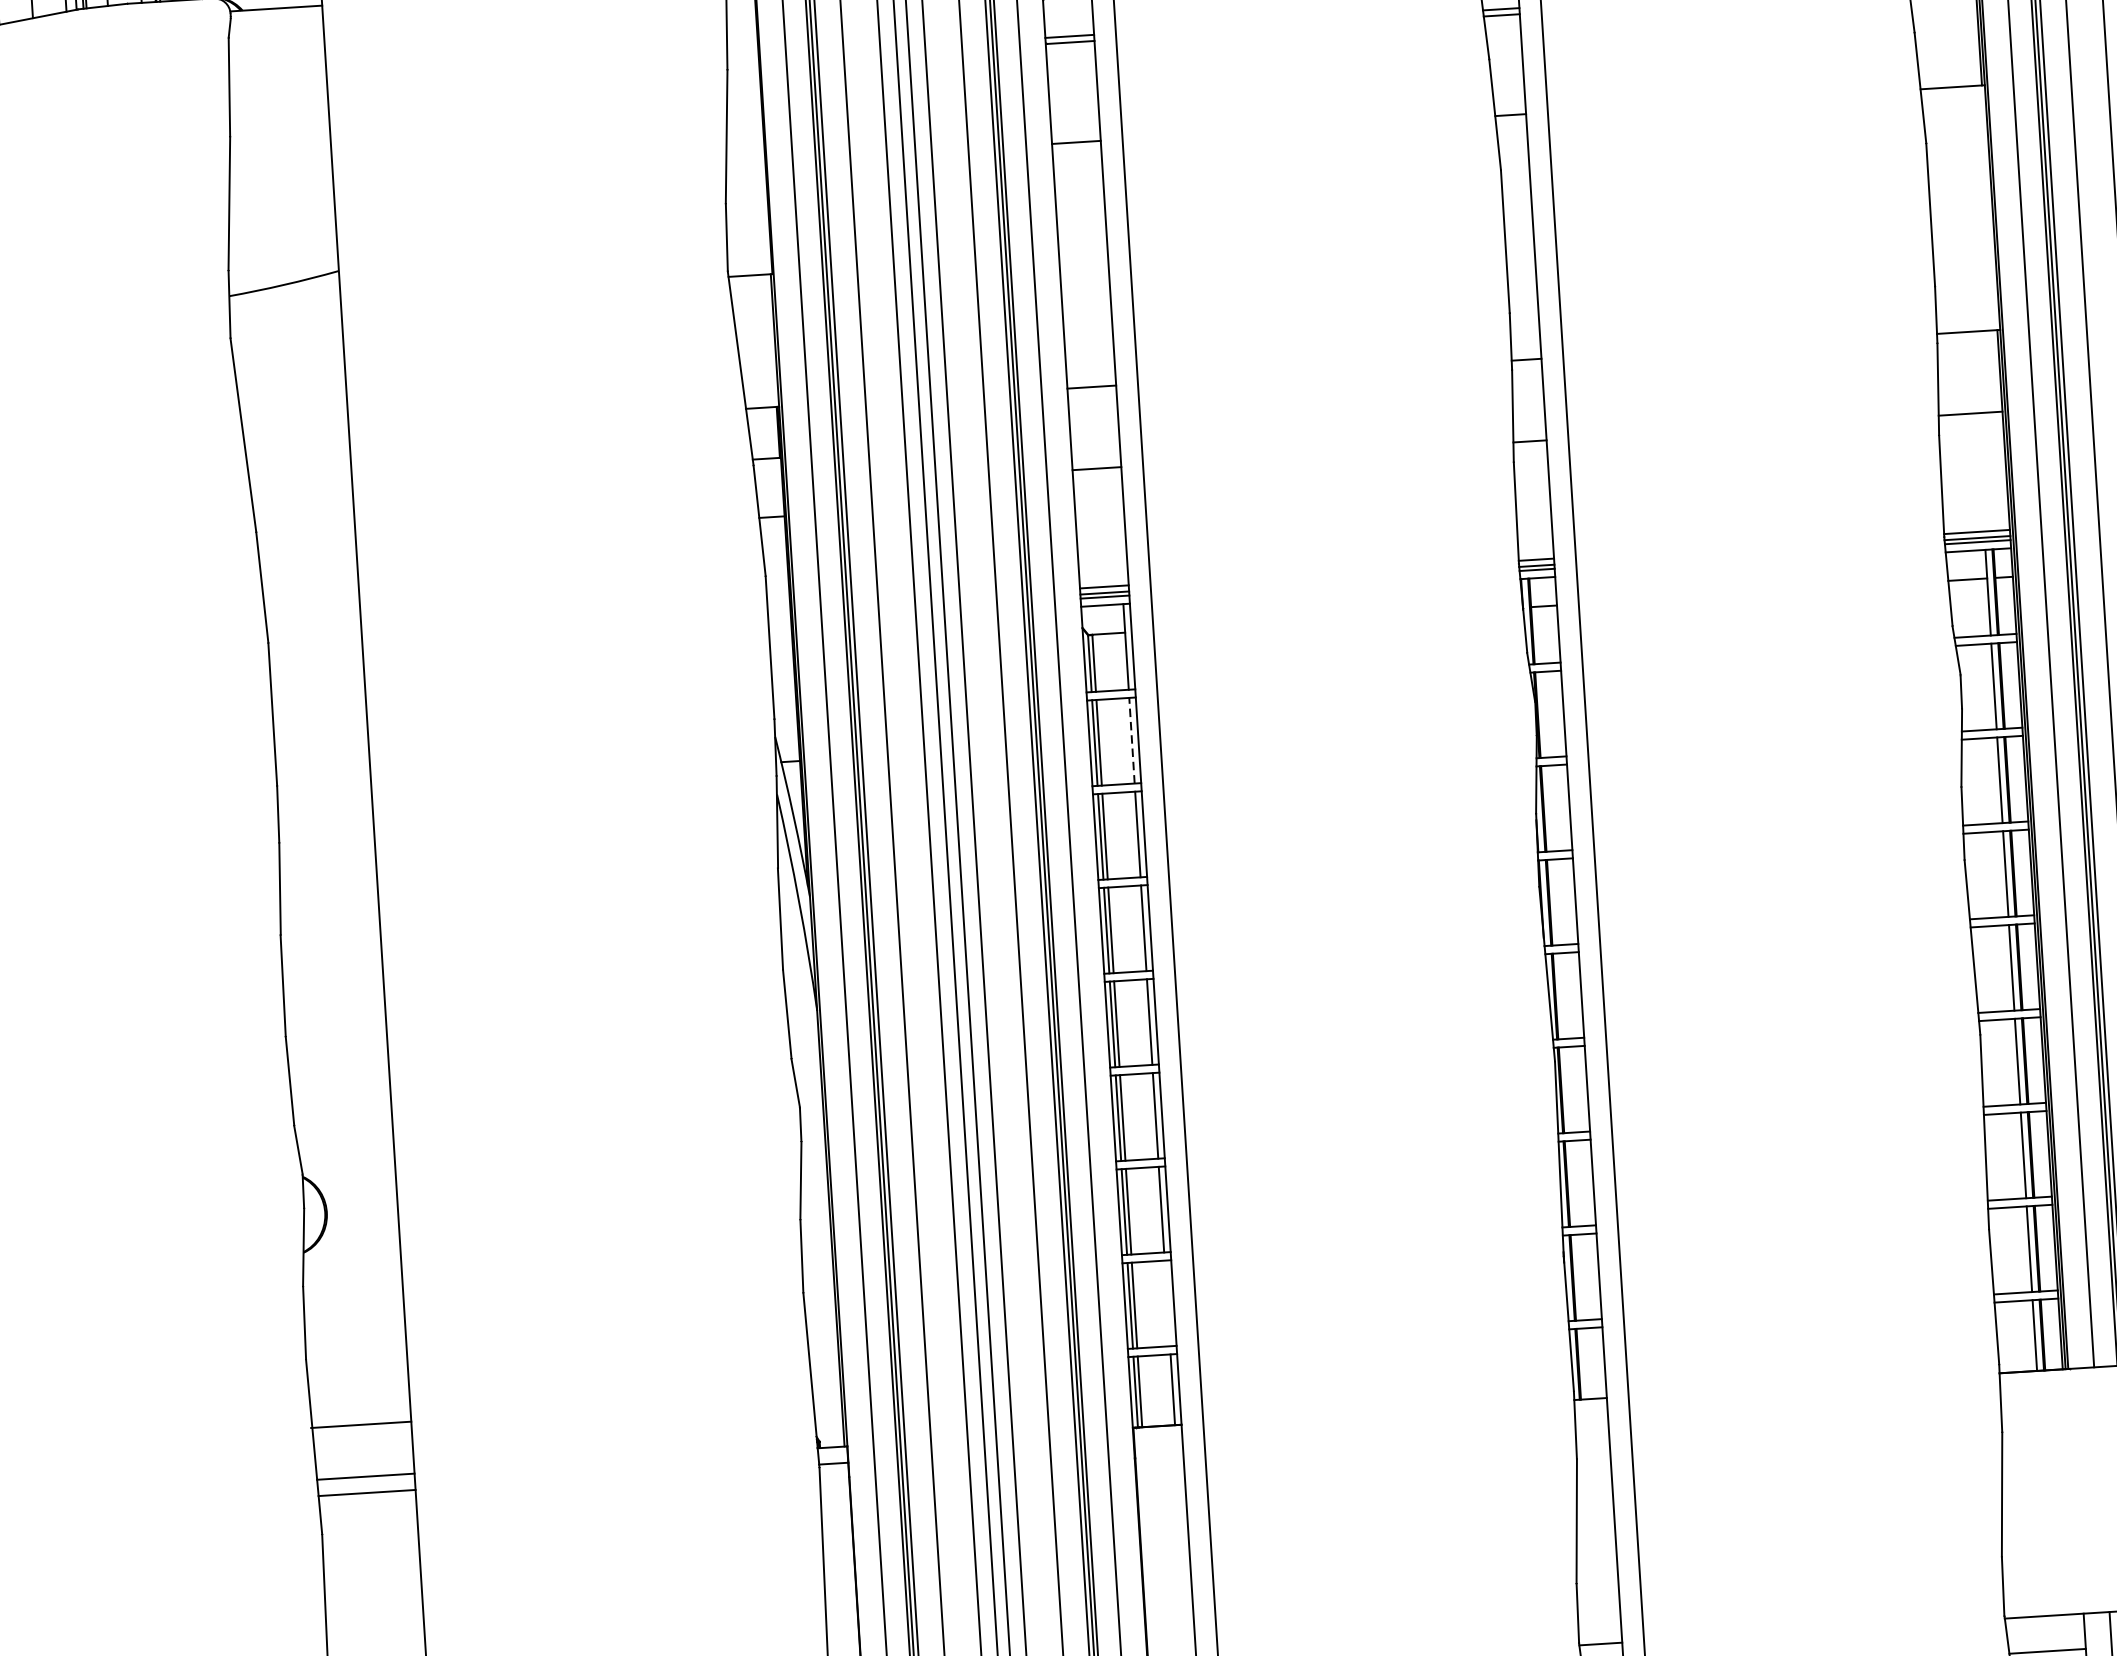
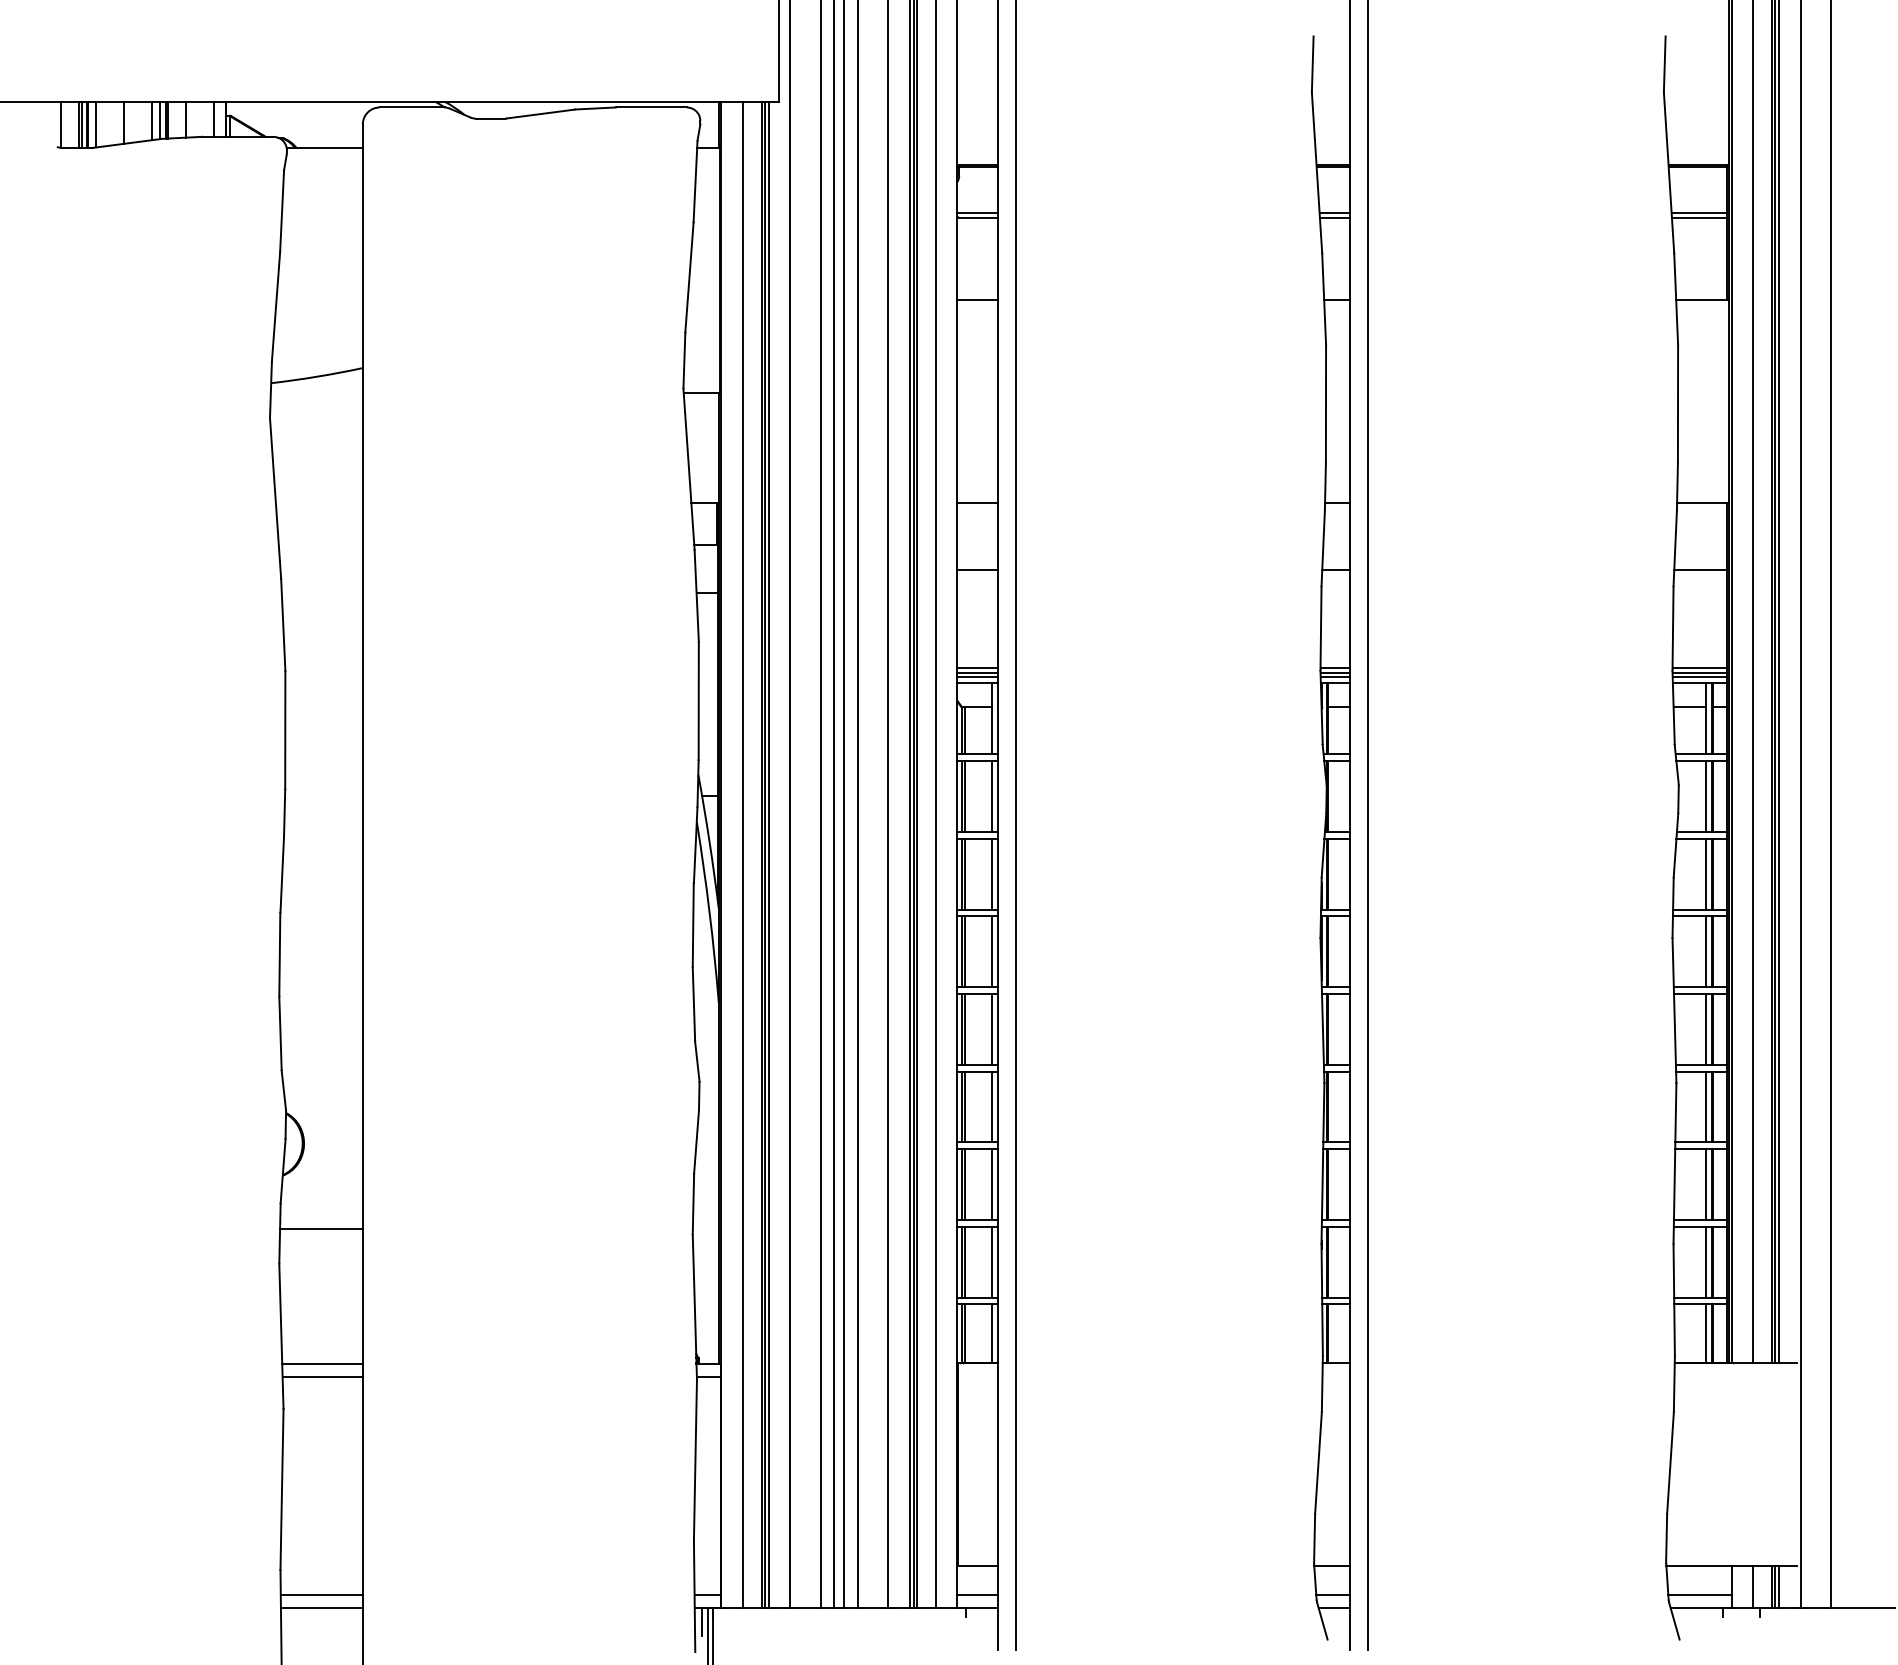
line: (1132, 740) -> (992, 796), dashed -> solid
line: (1167, 1302) -> (992, 1261), added
line: (360, 1424) -> (320, 1228), moved

